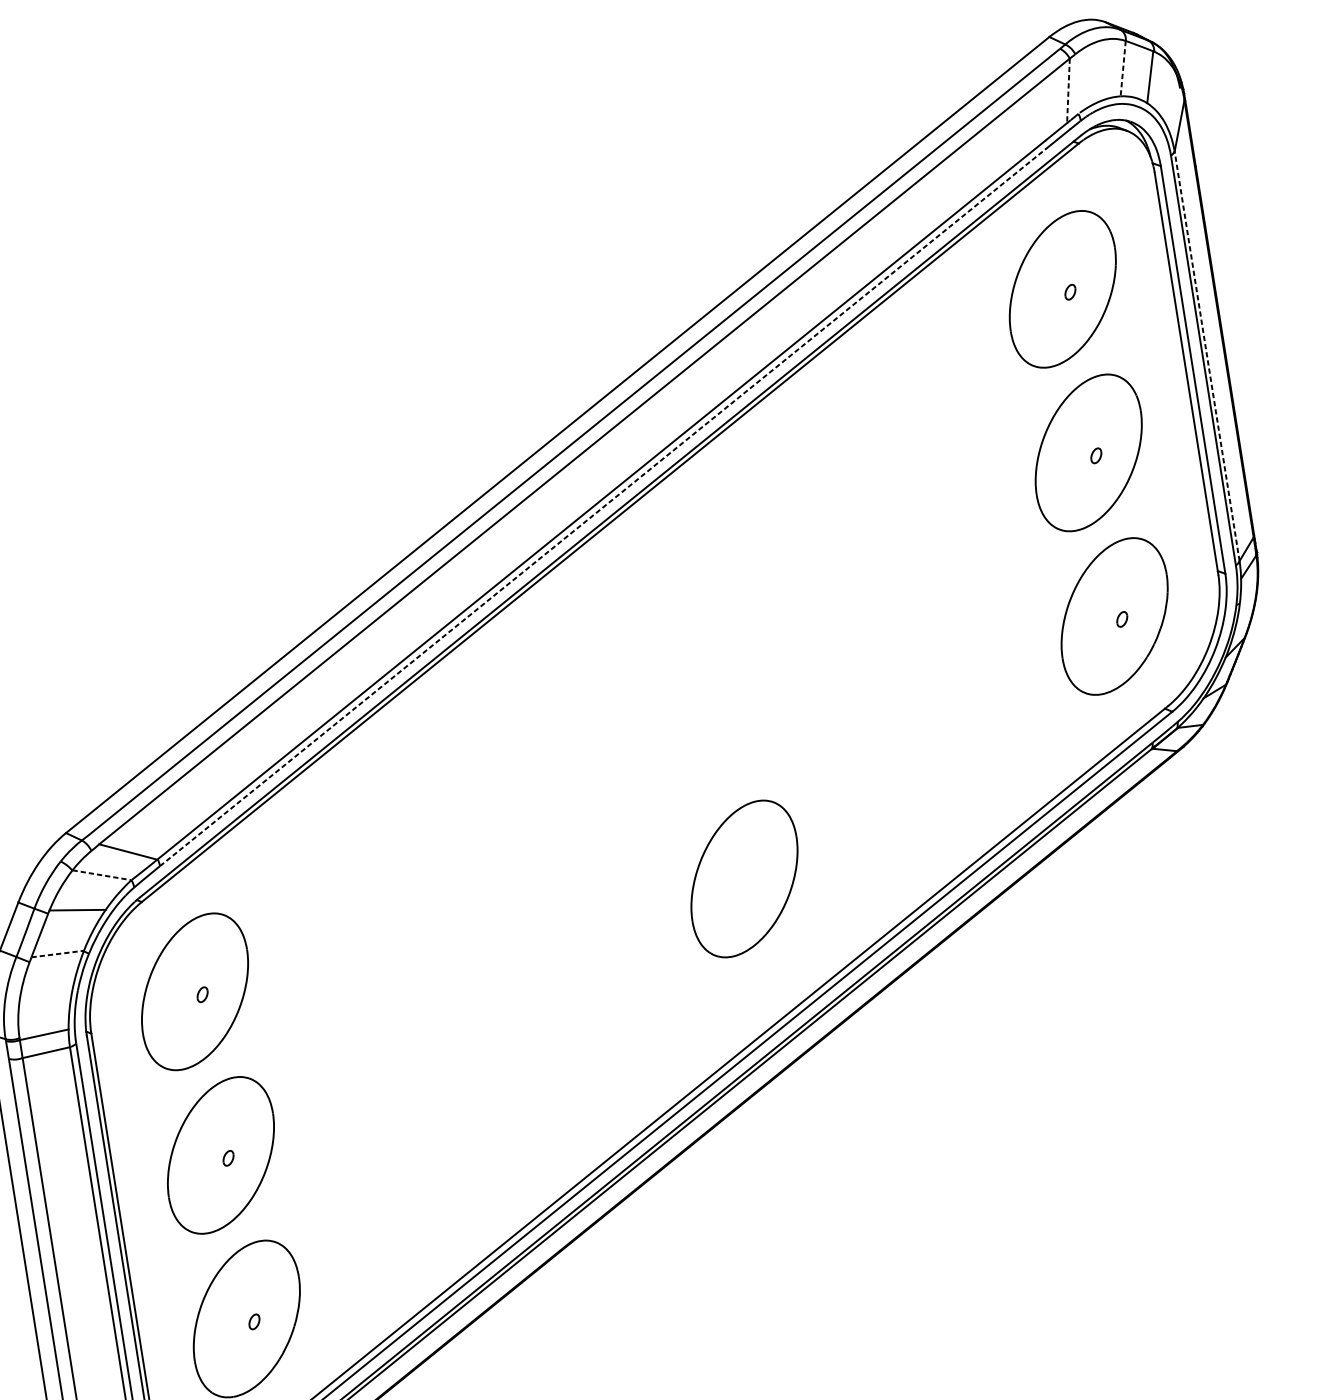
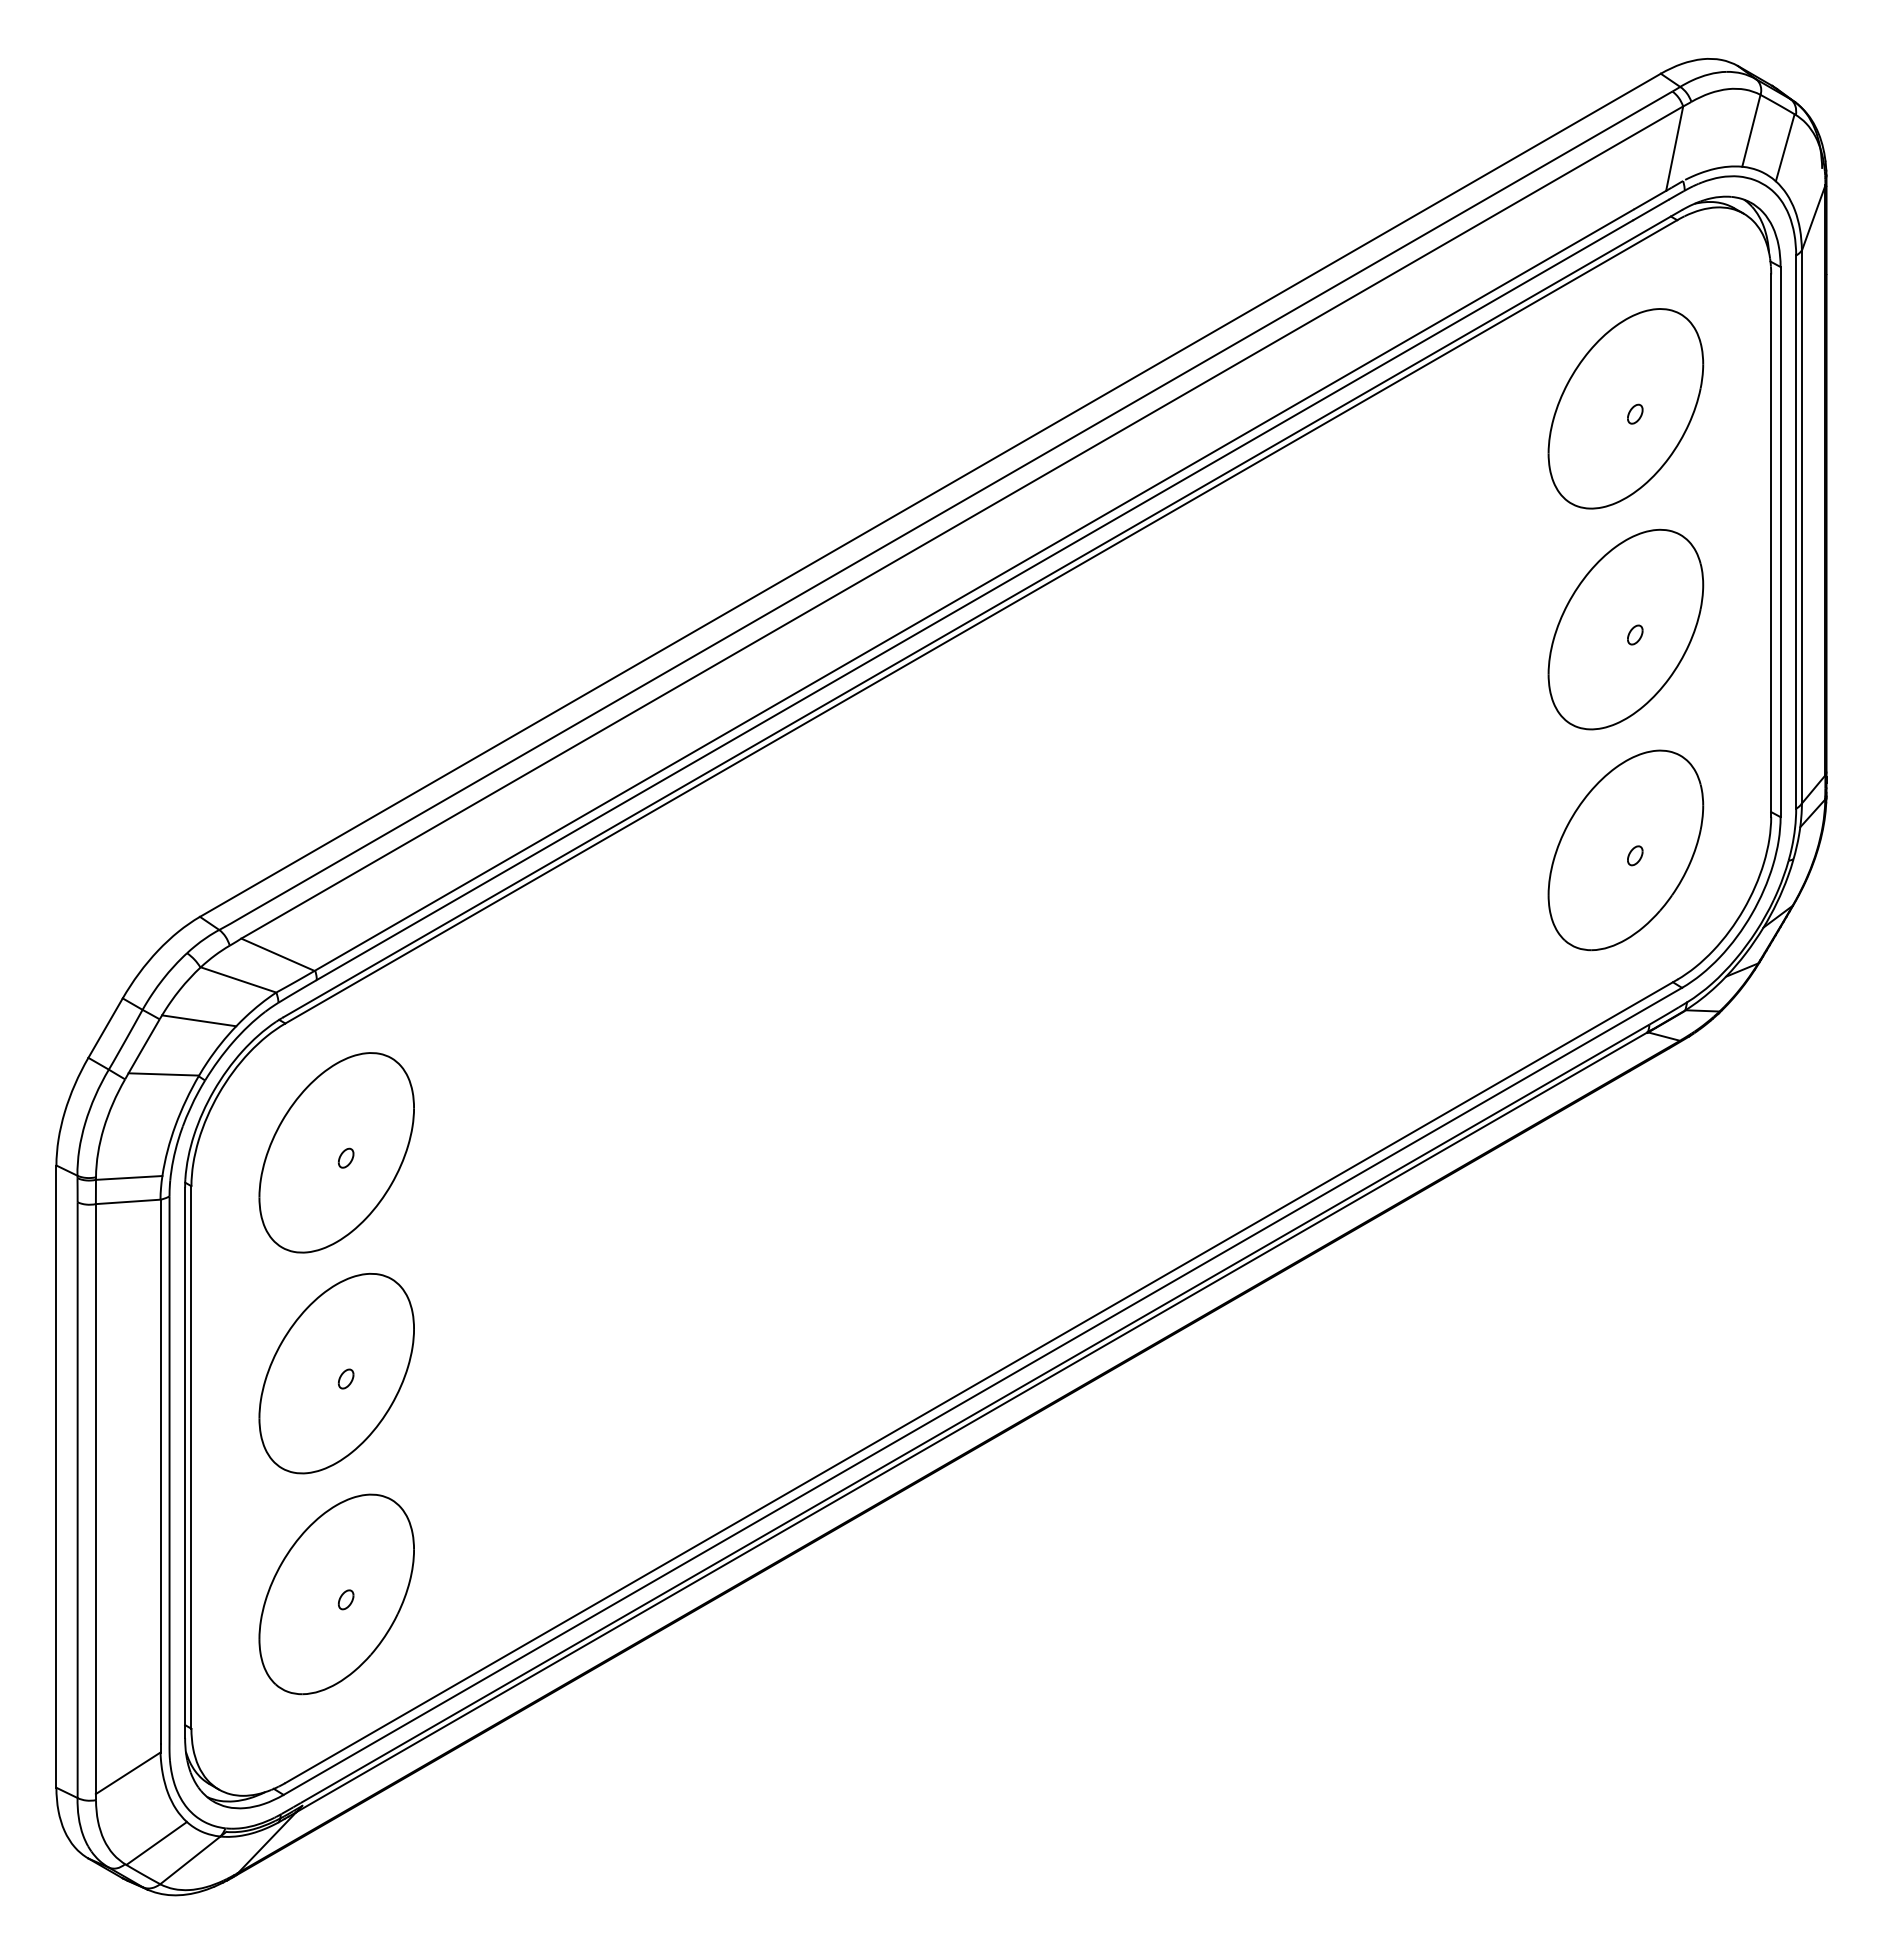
line: (1123, 69) -> (1751, 131), dashed -> solid
line: (1068, 91) -> (1674, 149), dashed -> solid
line: (1206, 355) -> (1801, 526), dashed -> solid
line: (602, 507) -> (974, 600), dashed -> solid
line: (101, 874) -> (238, 979), dashed -> solid
part: (744, 878) -> (1083, 1118), removed
line: (58, 954) -> (164, 1074), dashed -> solid

